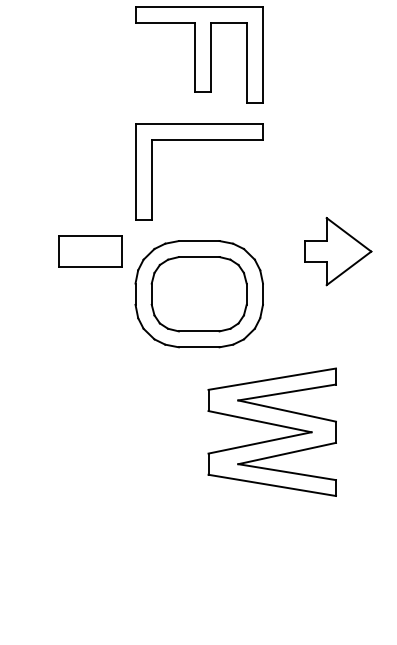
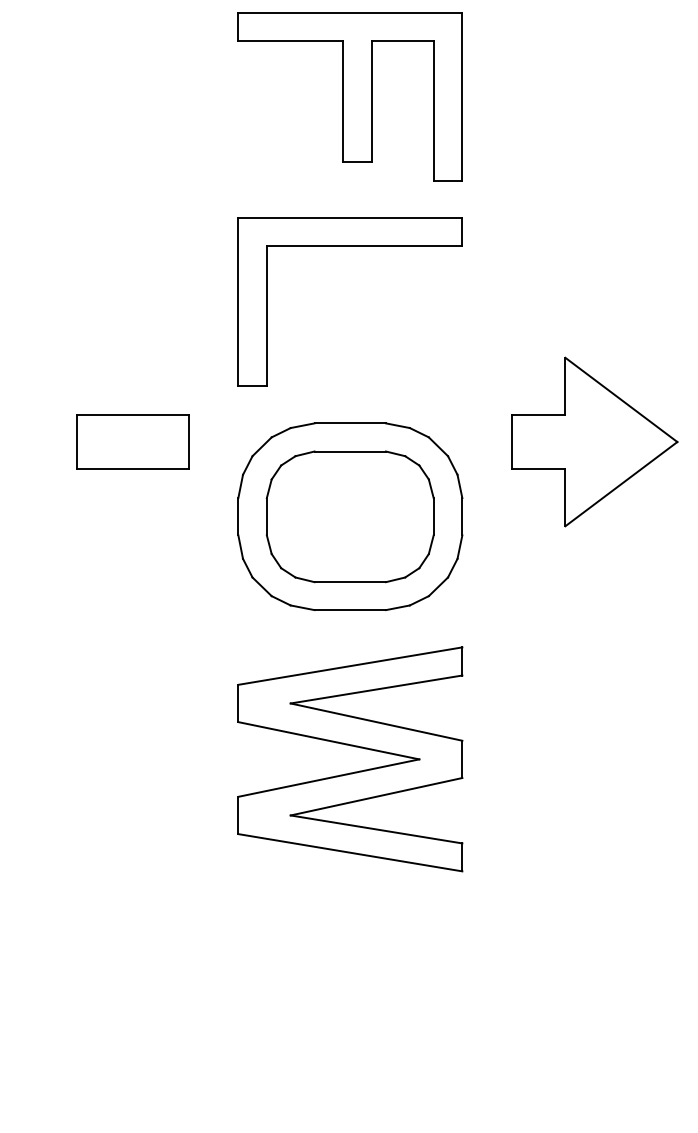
part: (90, 251) -> (132, 441), moved
part: (338, 251) -> (594, 441), size x1.43
part: (272, 425) -> (350, 747), moved

